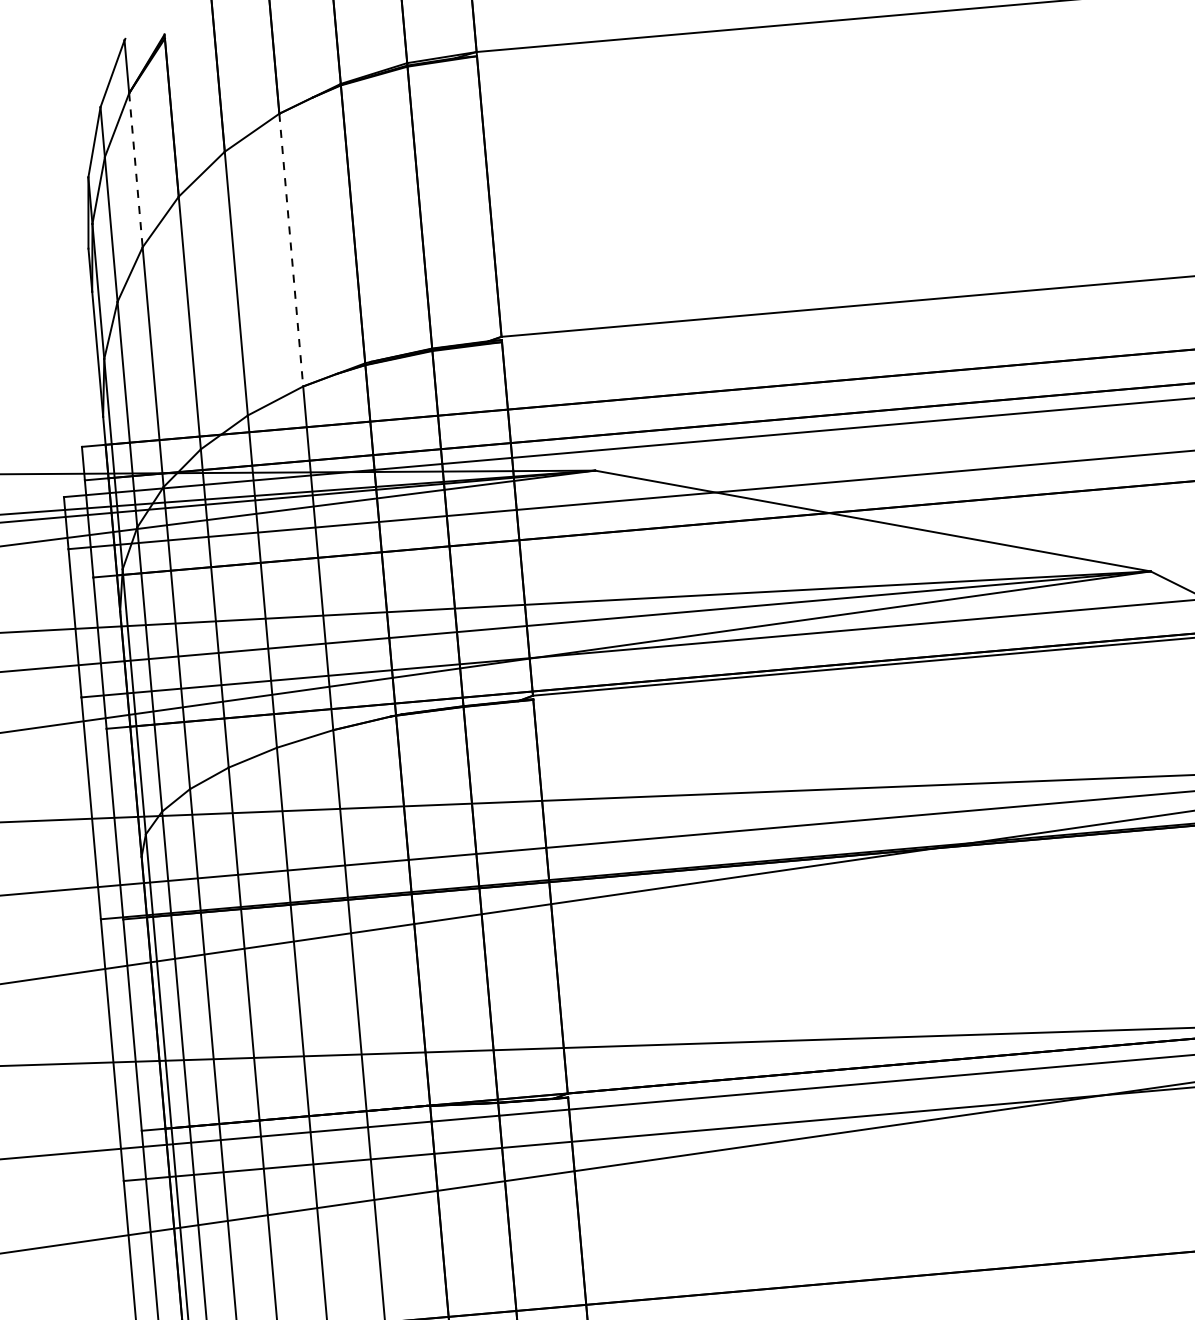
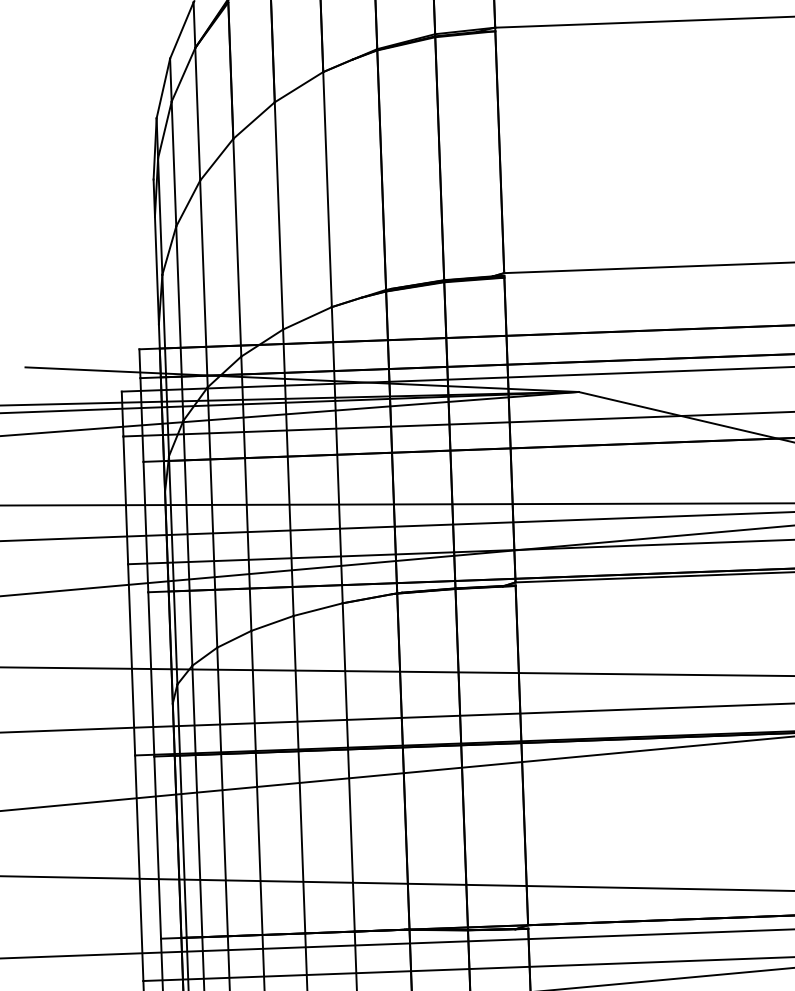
line: (135, 170) -> (197, 114), dashed -> solid
line: (291, 250) -> (327, 189), dashed -> solid

